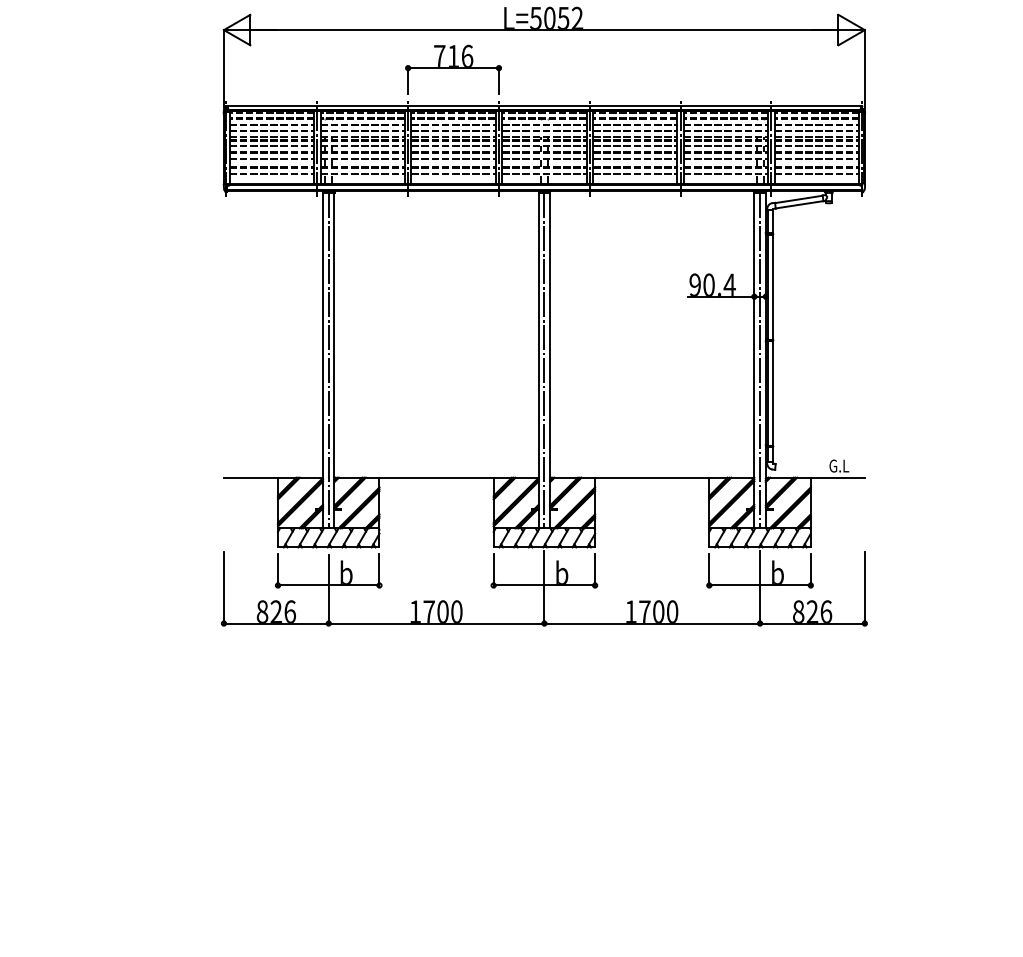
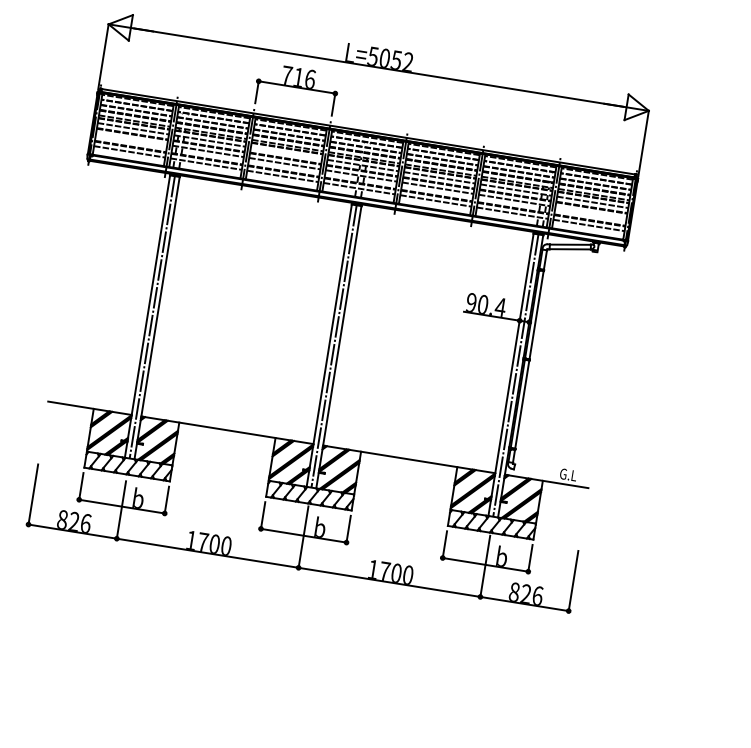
line: (453, 146) -> (286, 153), removed
line: (271, 158) -> (131, 139), removed
line: (816, 158) -> (590, 212), removed

